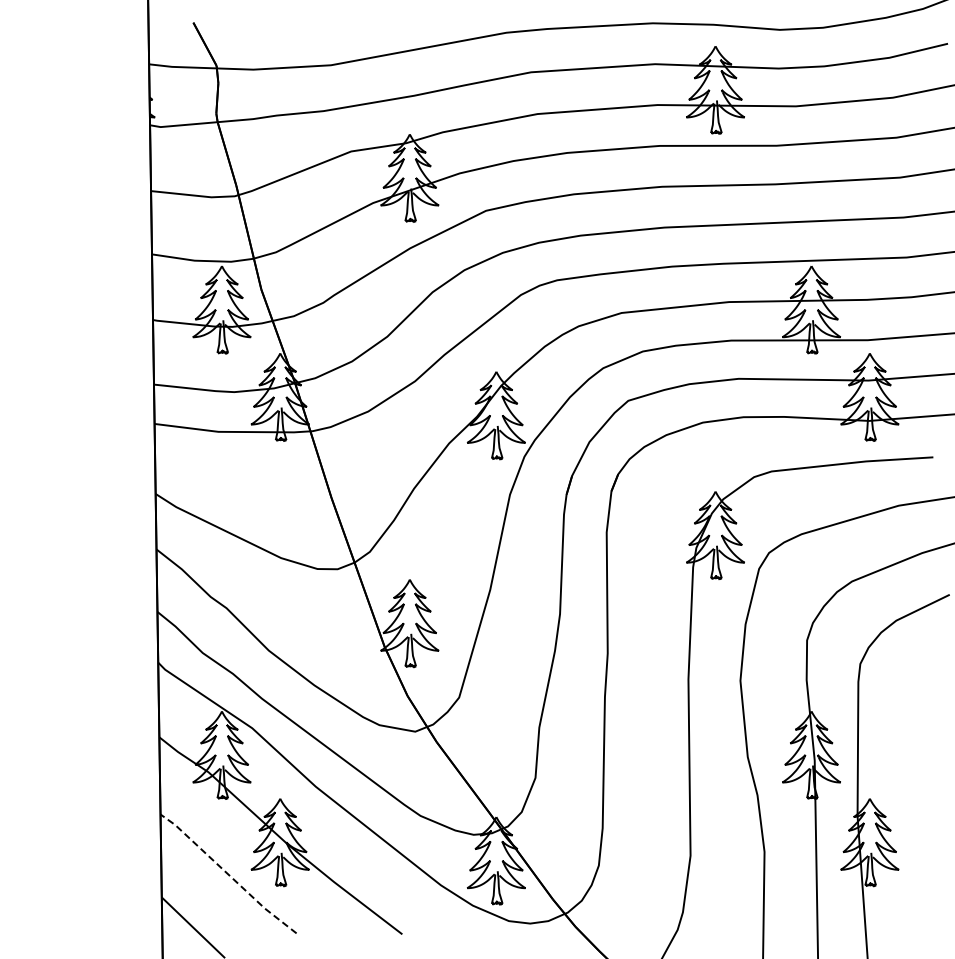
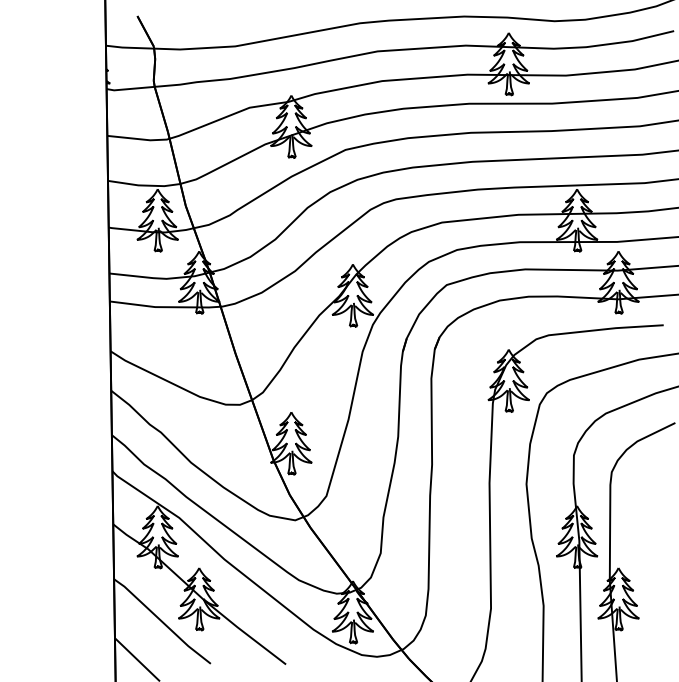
line: (228, 874) -> (162, 621), dashed -> solid

